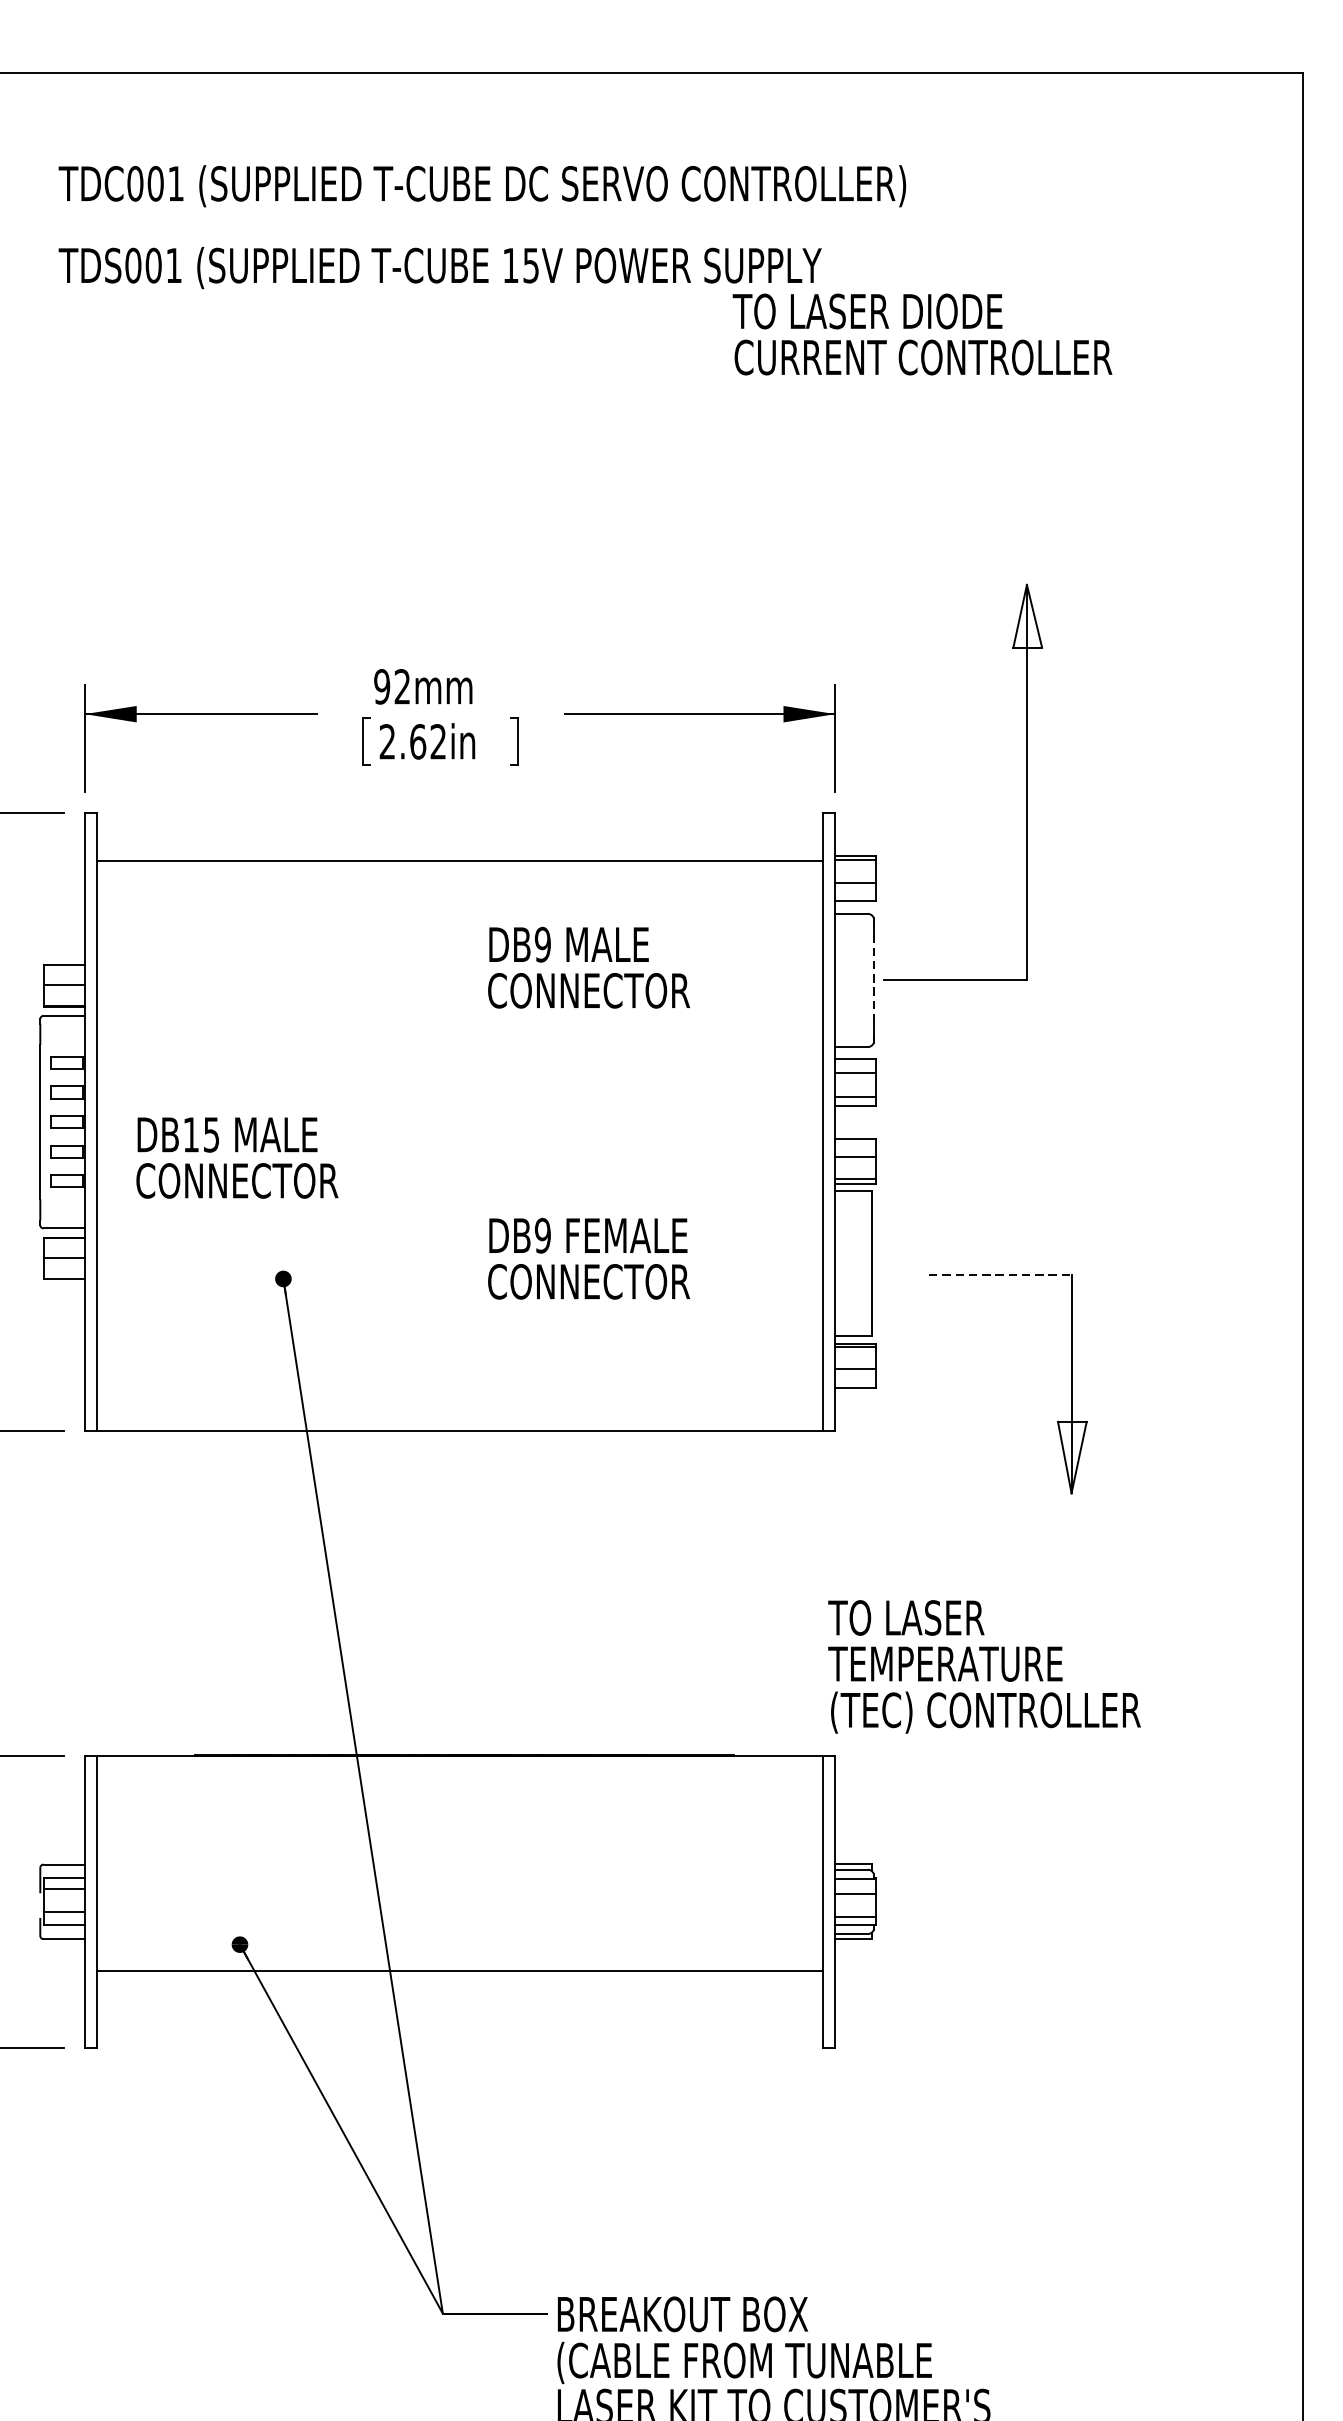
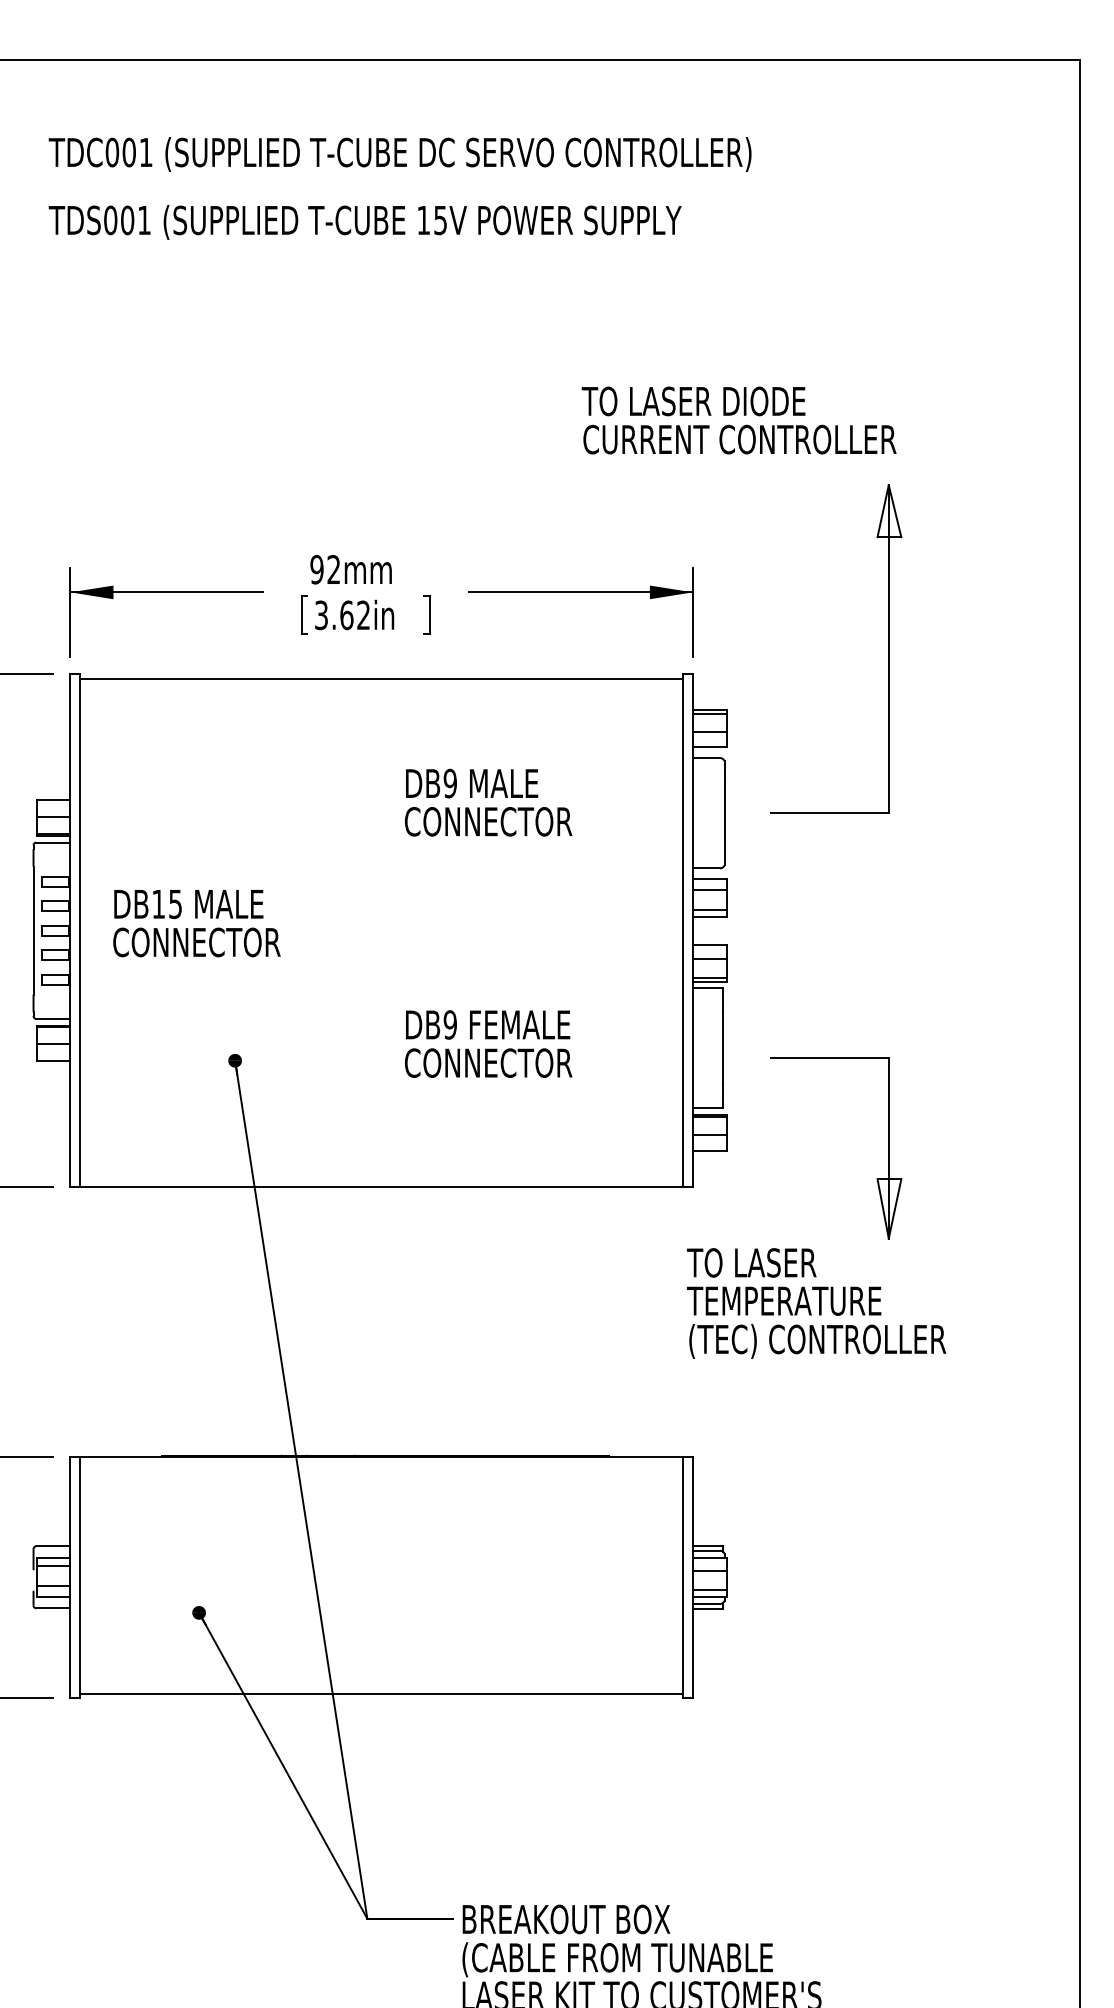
text: (921, 334) -> (738, 420), moved
text: (387, 742) -> (321, 615), 2.62in -> 3.62in
part: (1026, 781) -> (888, 648), moved
line: (459, 861) -> (381, 679), moved
line: (873, 980) -> (724, 813), dashed -> solid
text: (236, 1158) -> (196, 923), moved
line: (1001, 1275) -> (830, 1057), dashed -> solid
text: (984, 1666) -> (816, 1303), moved
line: (459, 1970) -> (381, 1693), moved

